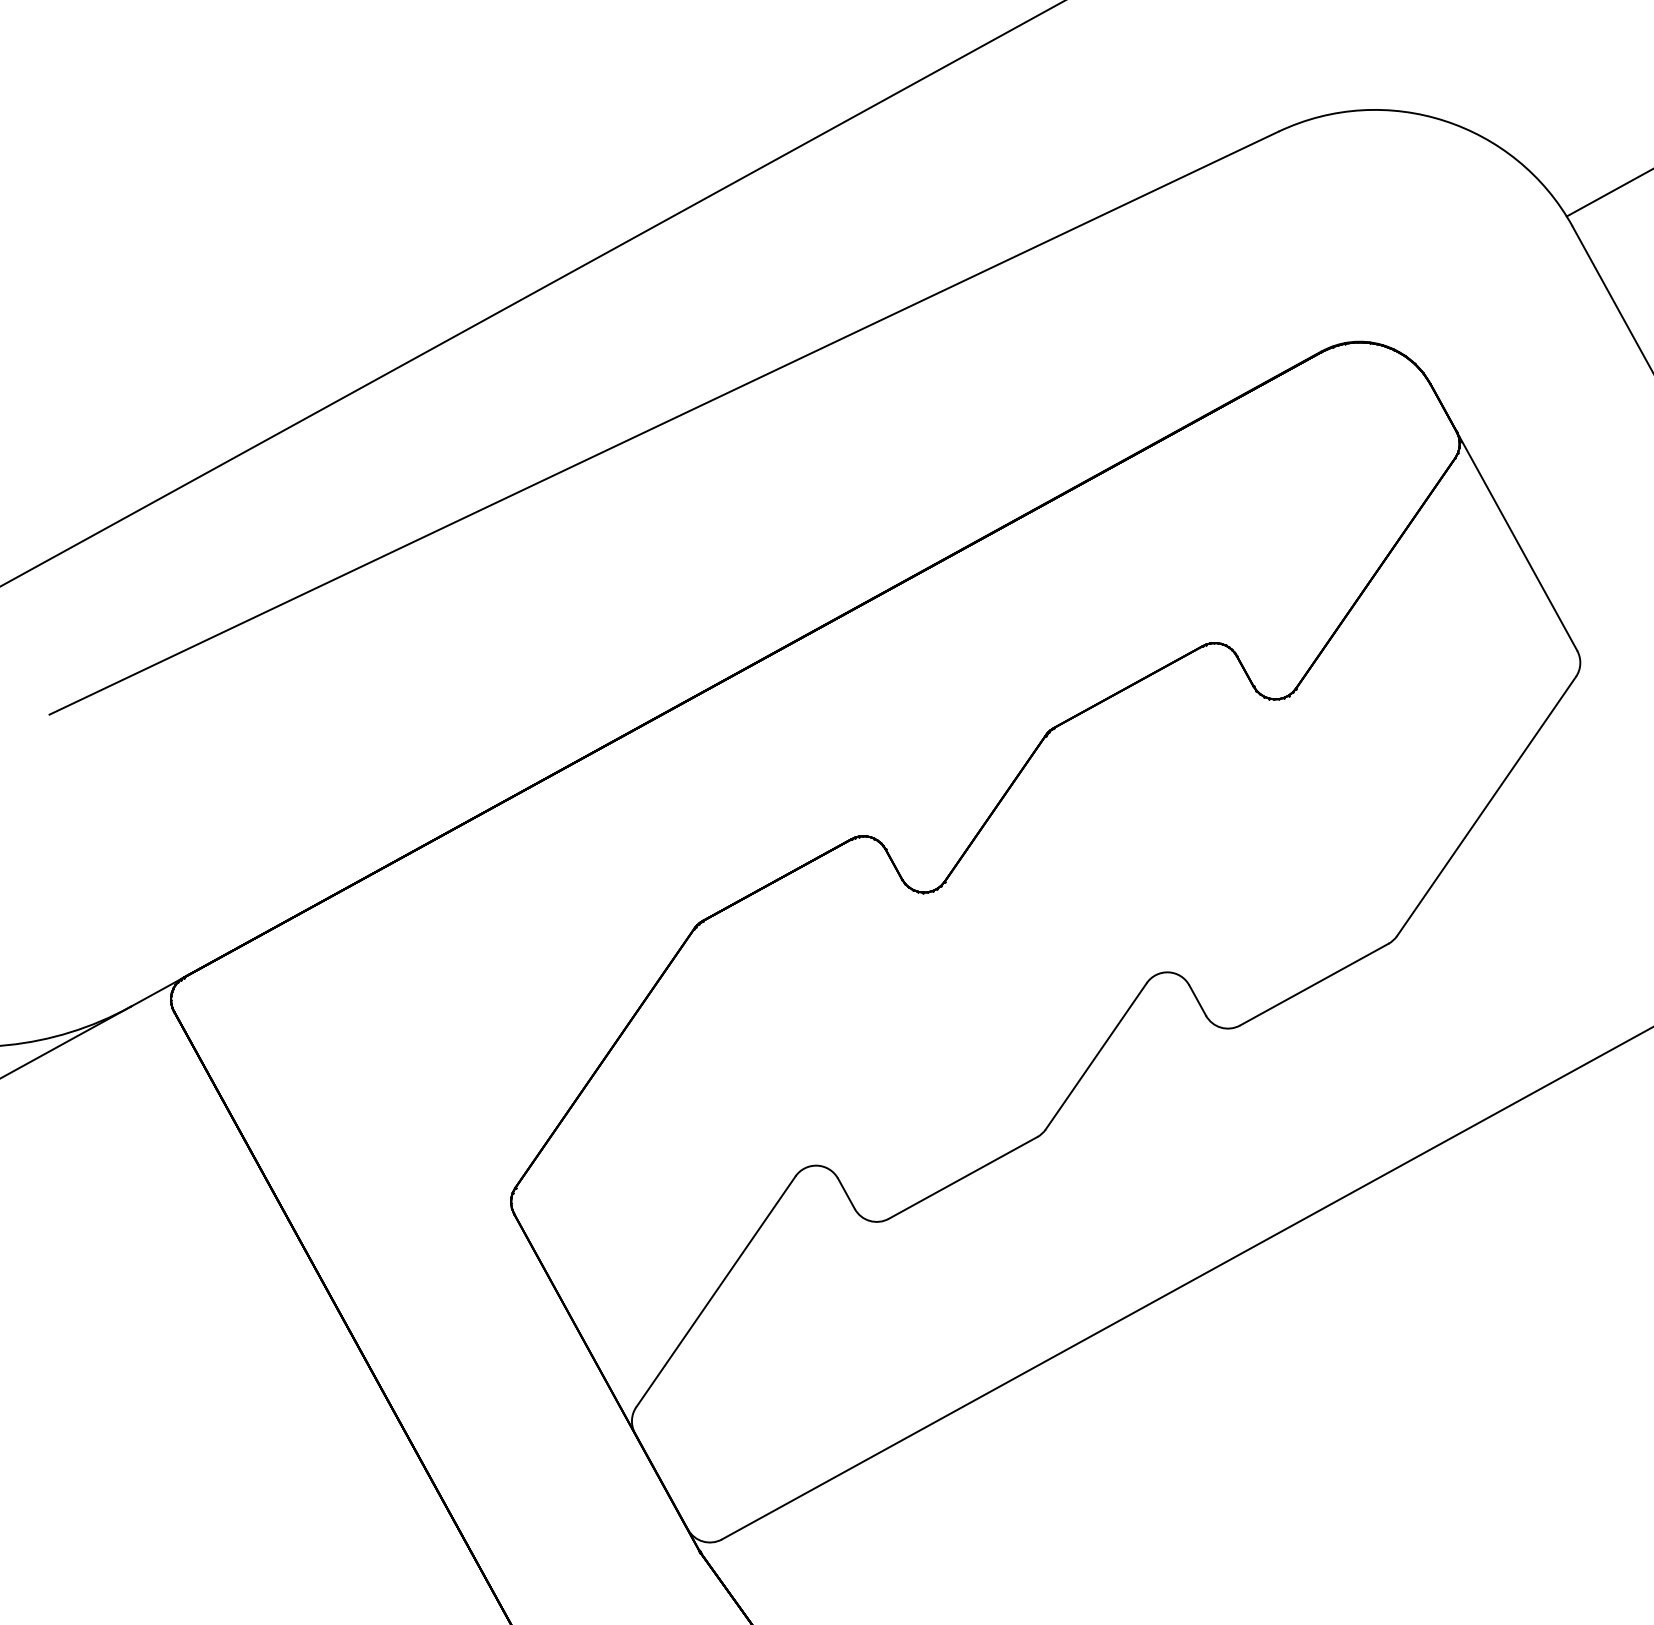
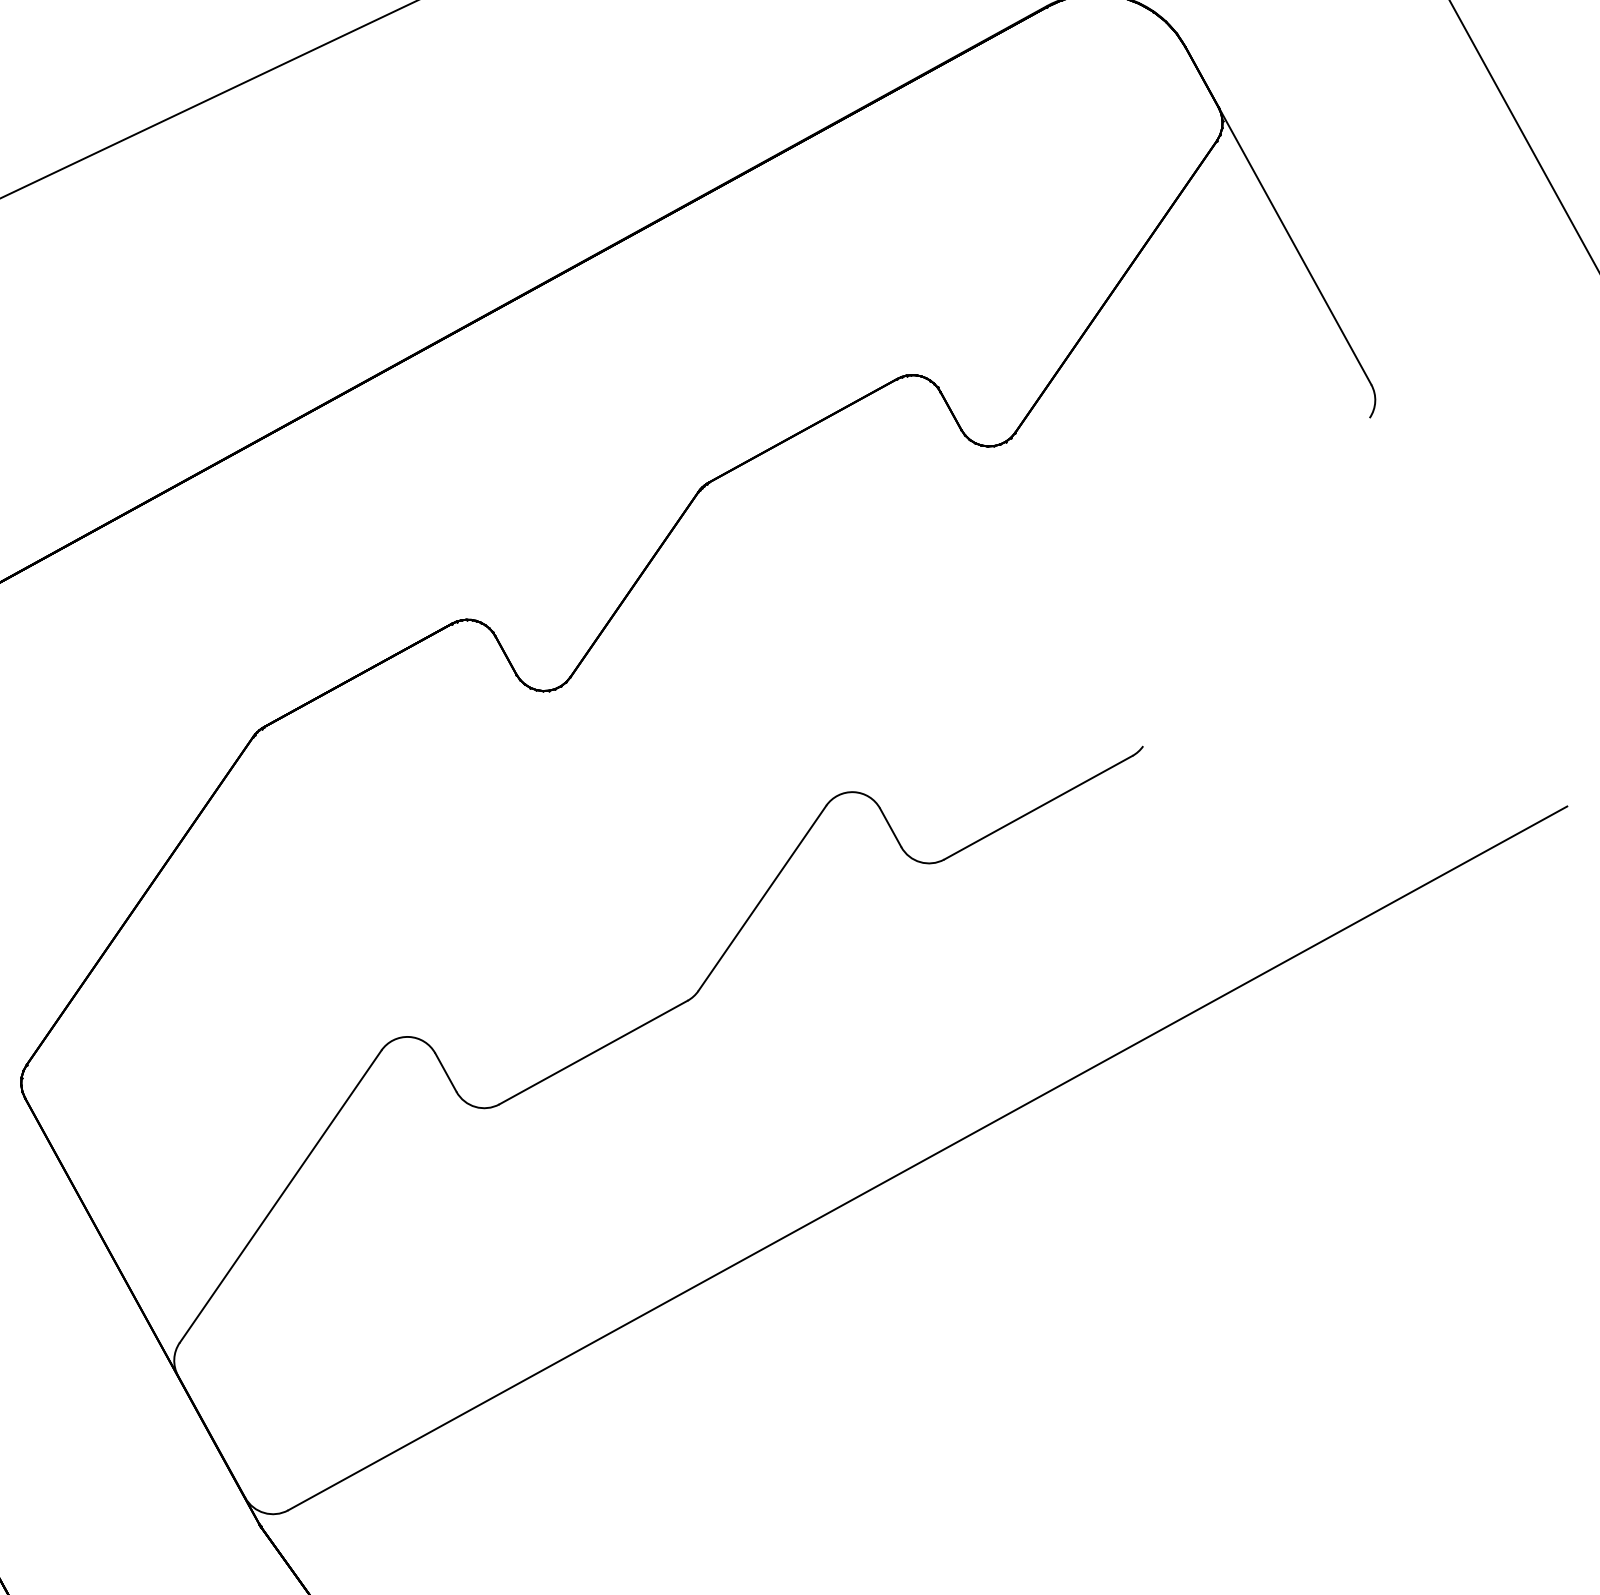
line: (1486, 806) -> (1256, 582), removed

